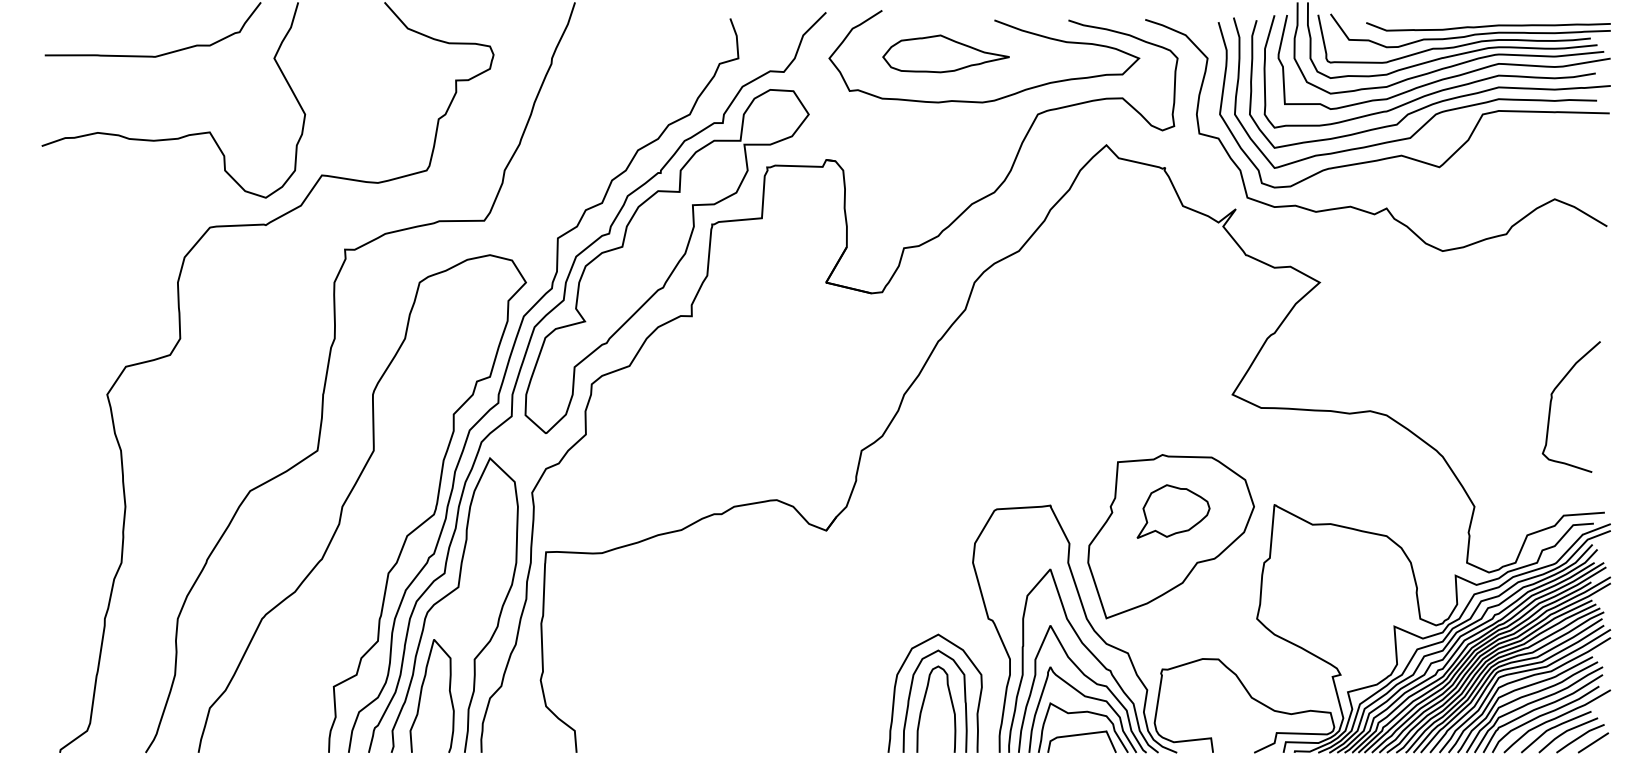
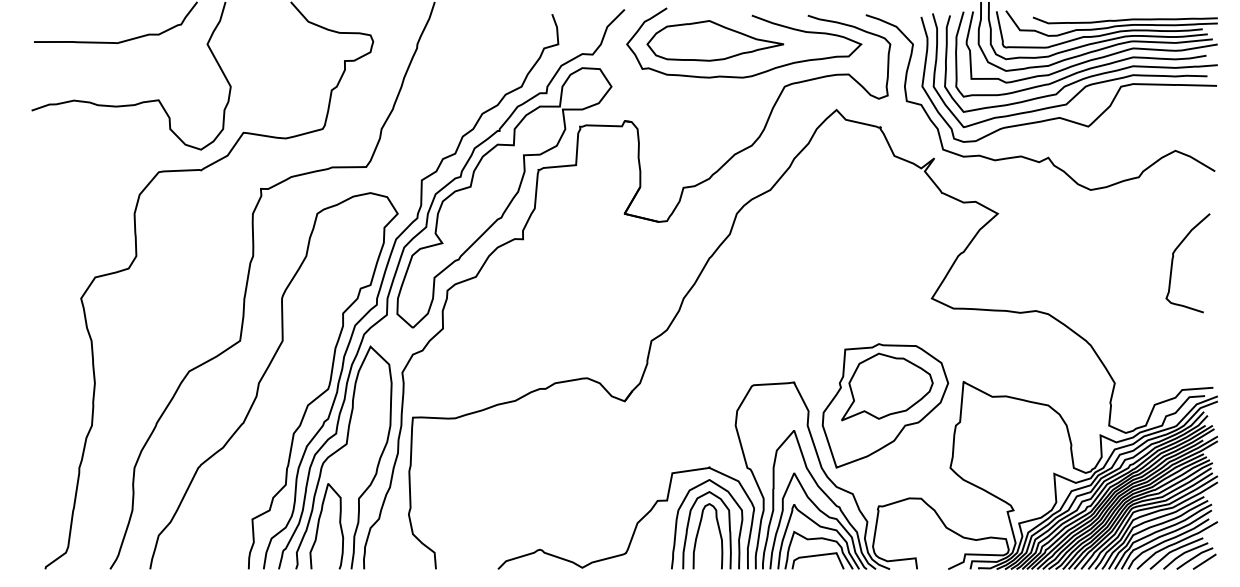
part: (945, 53) -> (714, 40), size x1.43
curve: (1551, 406) -> (1173, 262), moved
part: (1173, 511) -> (887, 386), size x1.67
part: (842, 691) -> (637, 522), added

